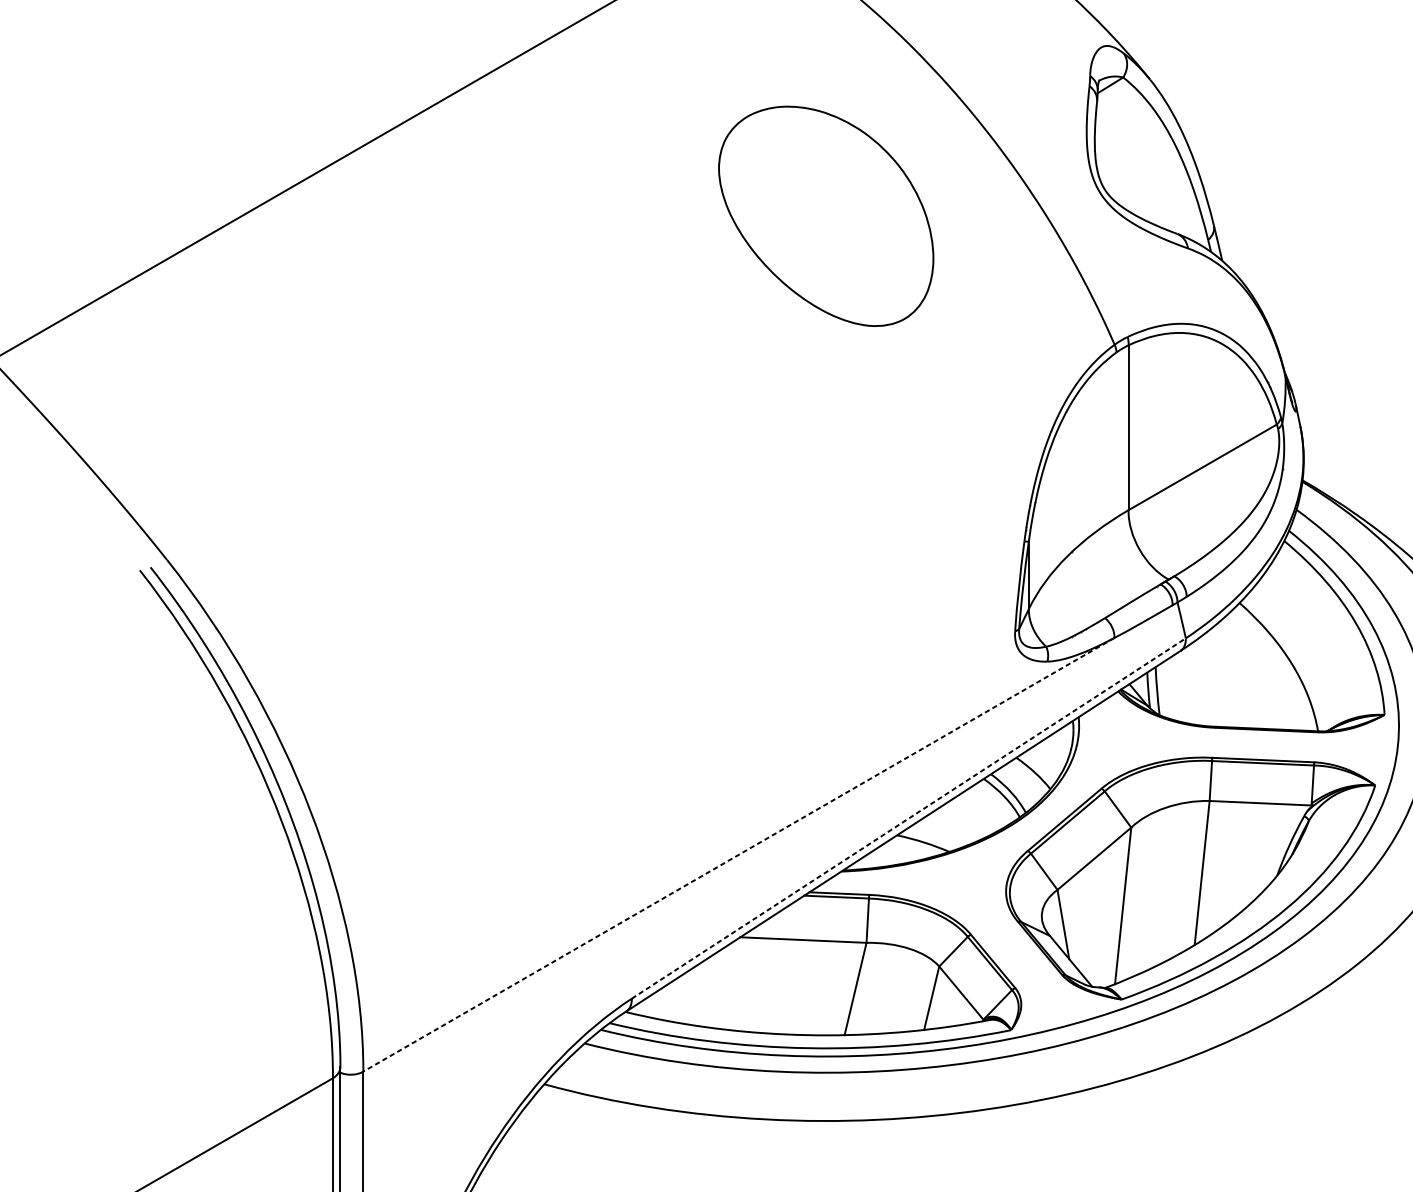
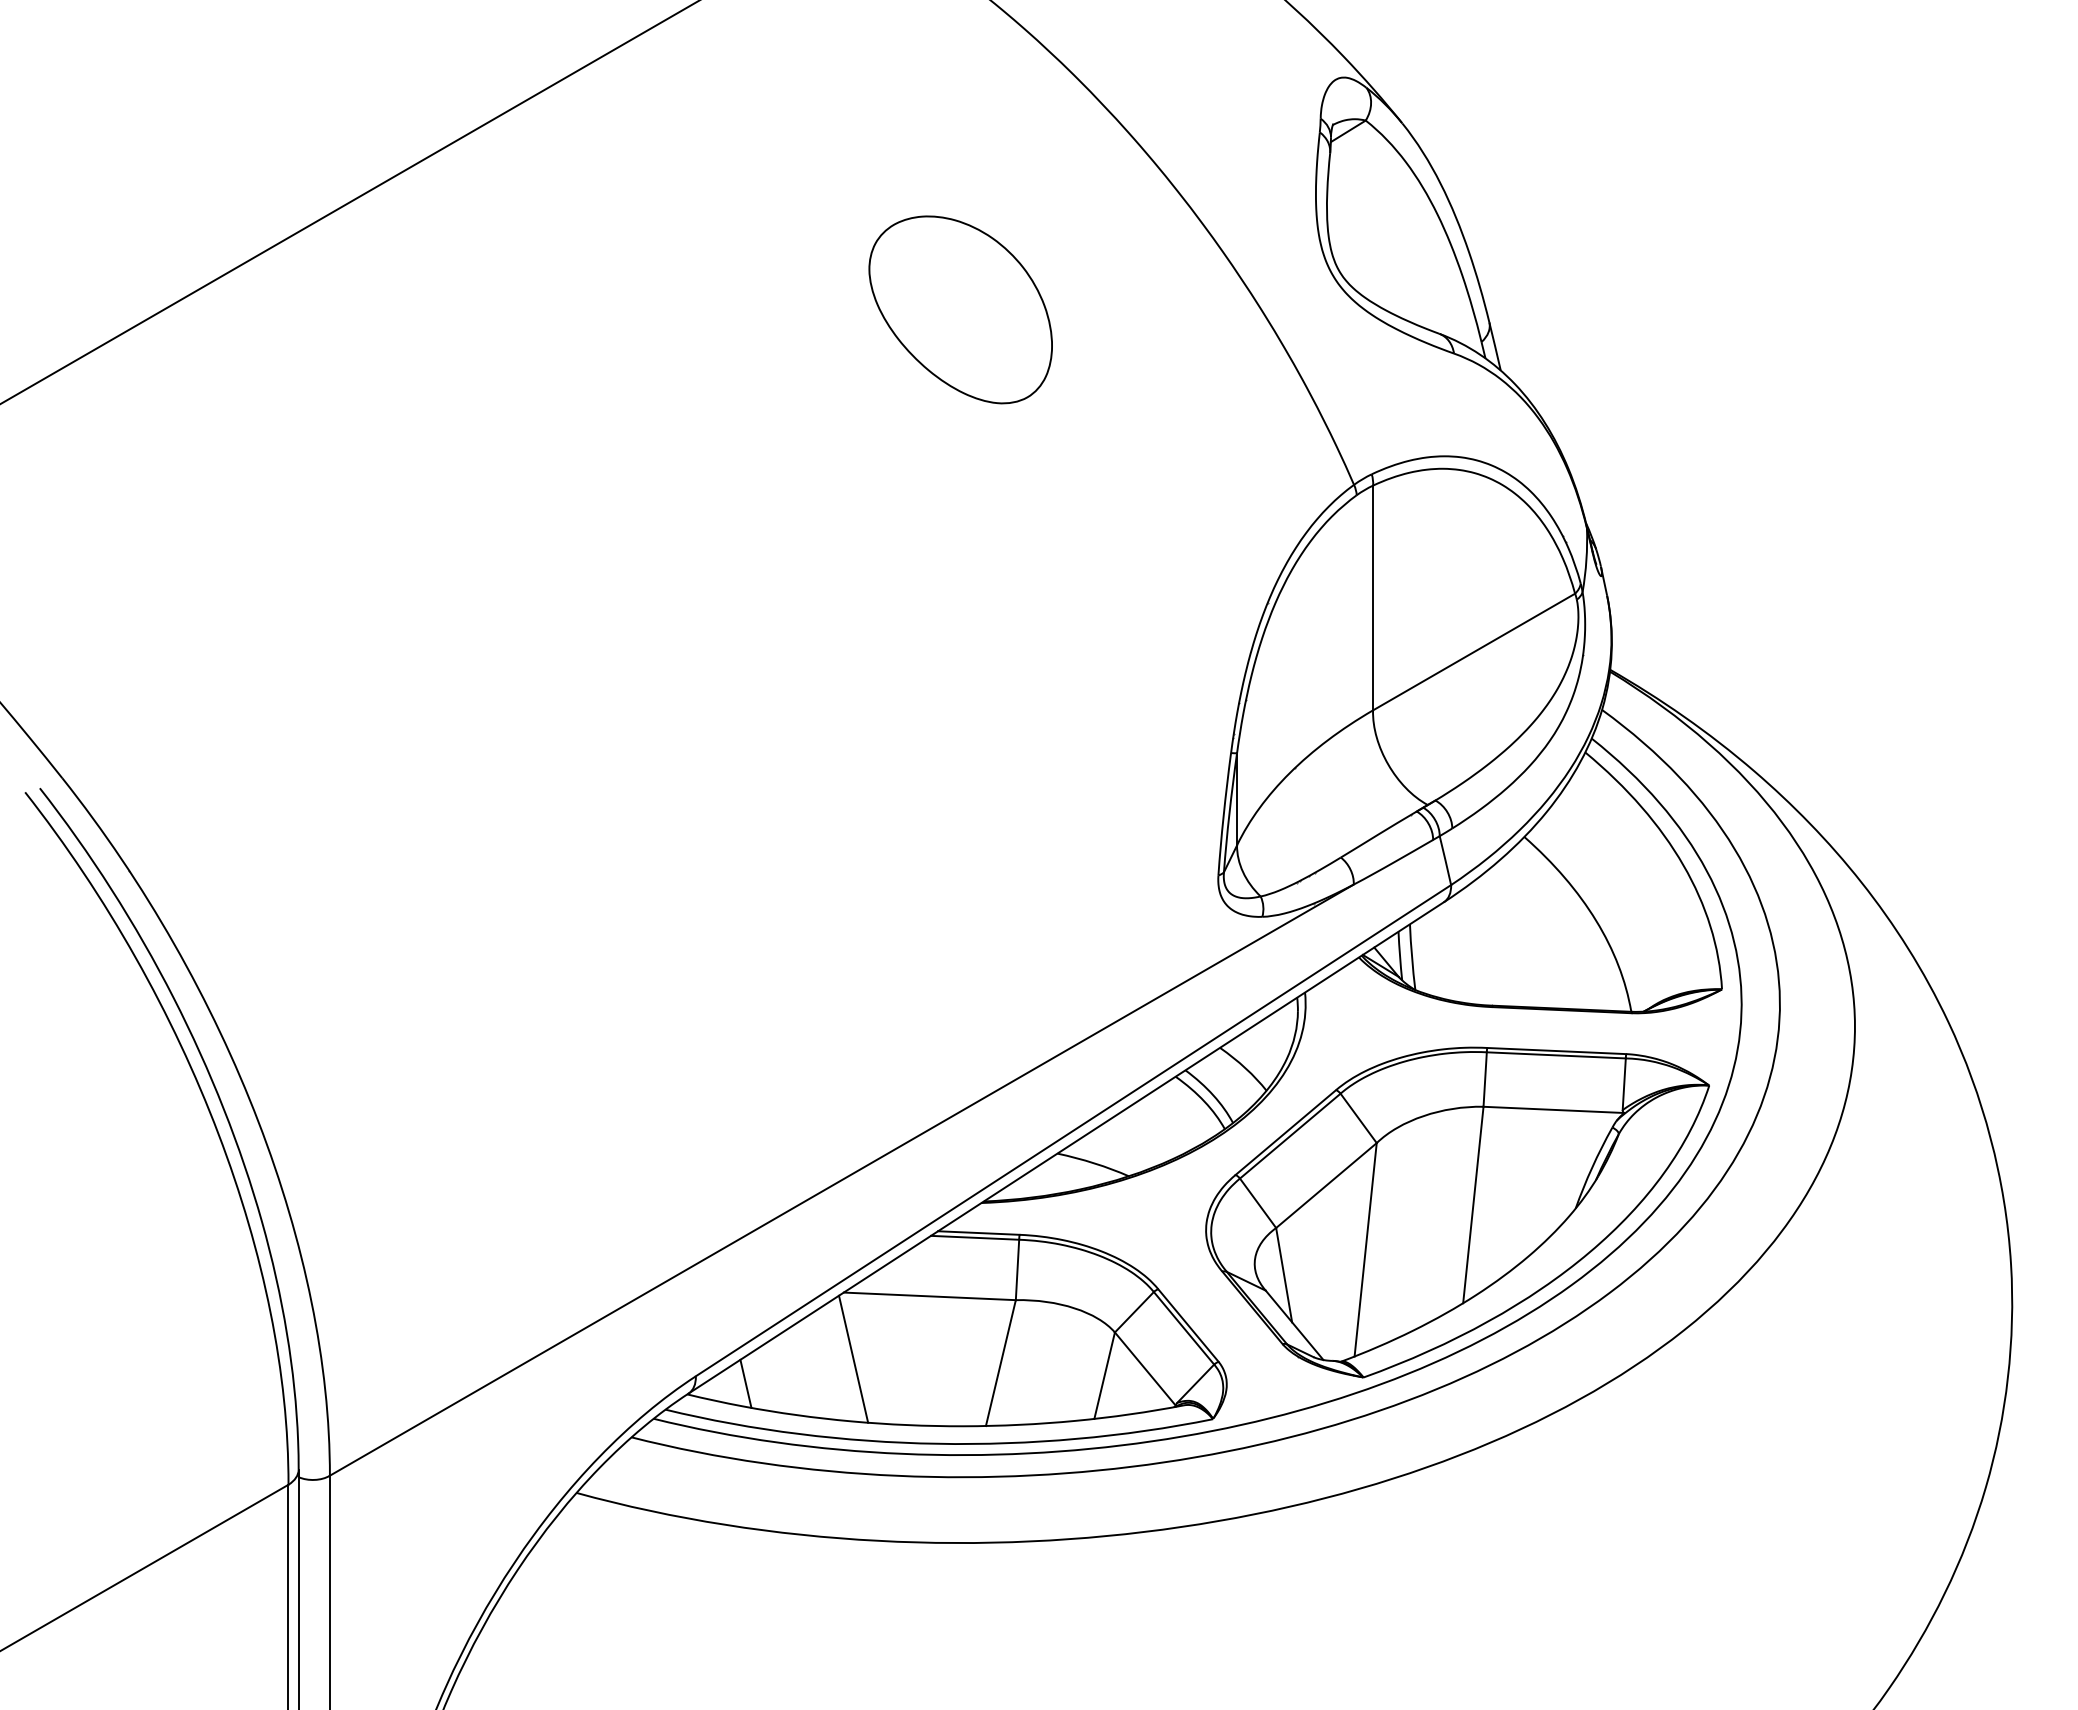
part: (825, 216) -> (960, 309), size x0.62
line: (908, 818) -> (1073, 1130), dashed -> solid
line: (738, 855) -> (841, 1180), dashed -> solid
line: (747, 985) -> (853, 1358), added
line: (668, 1003) -> (745, 1383), added

